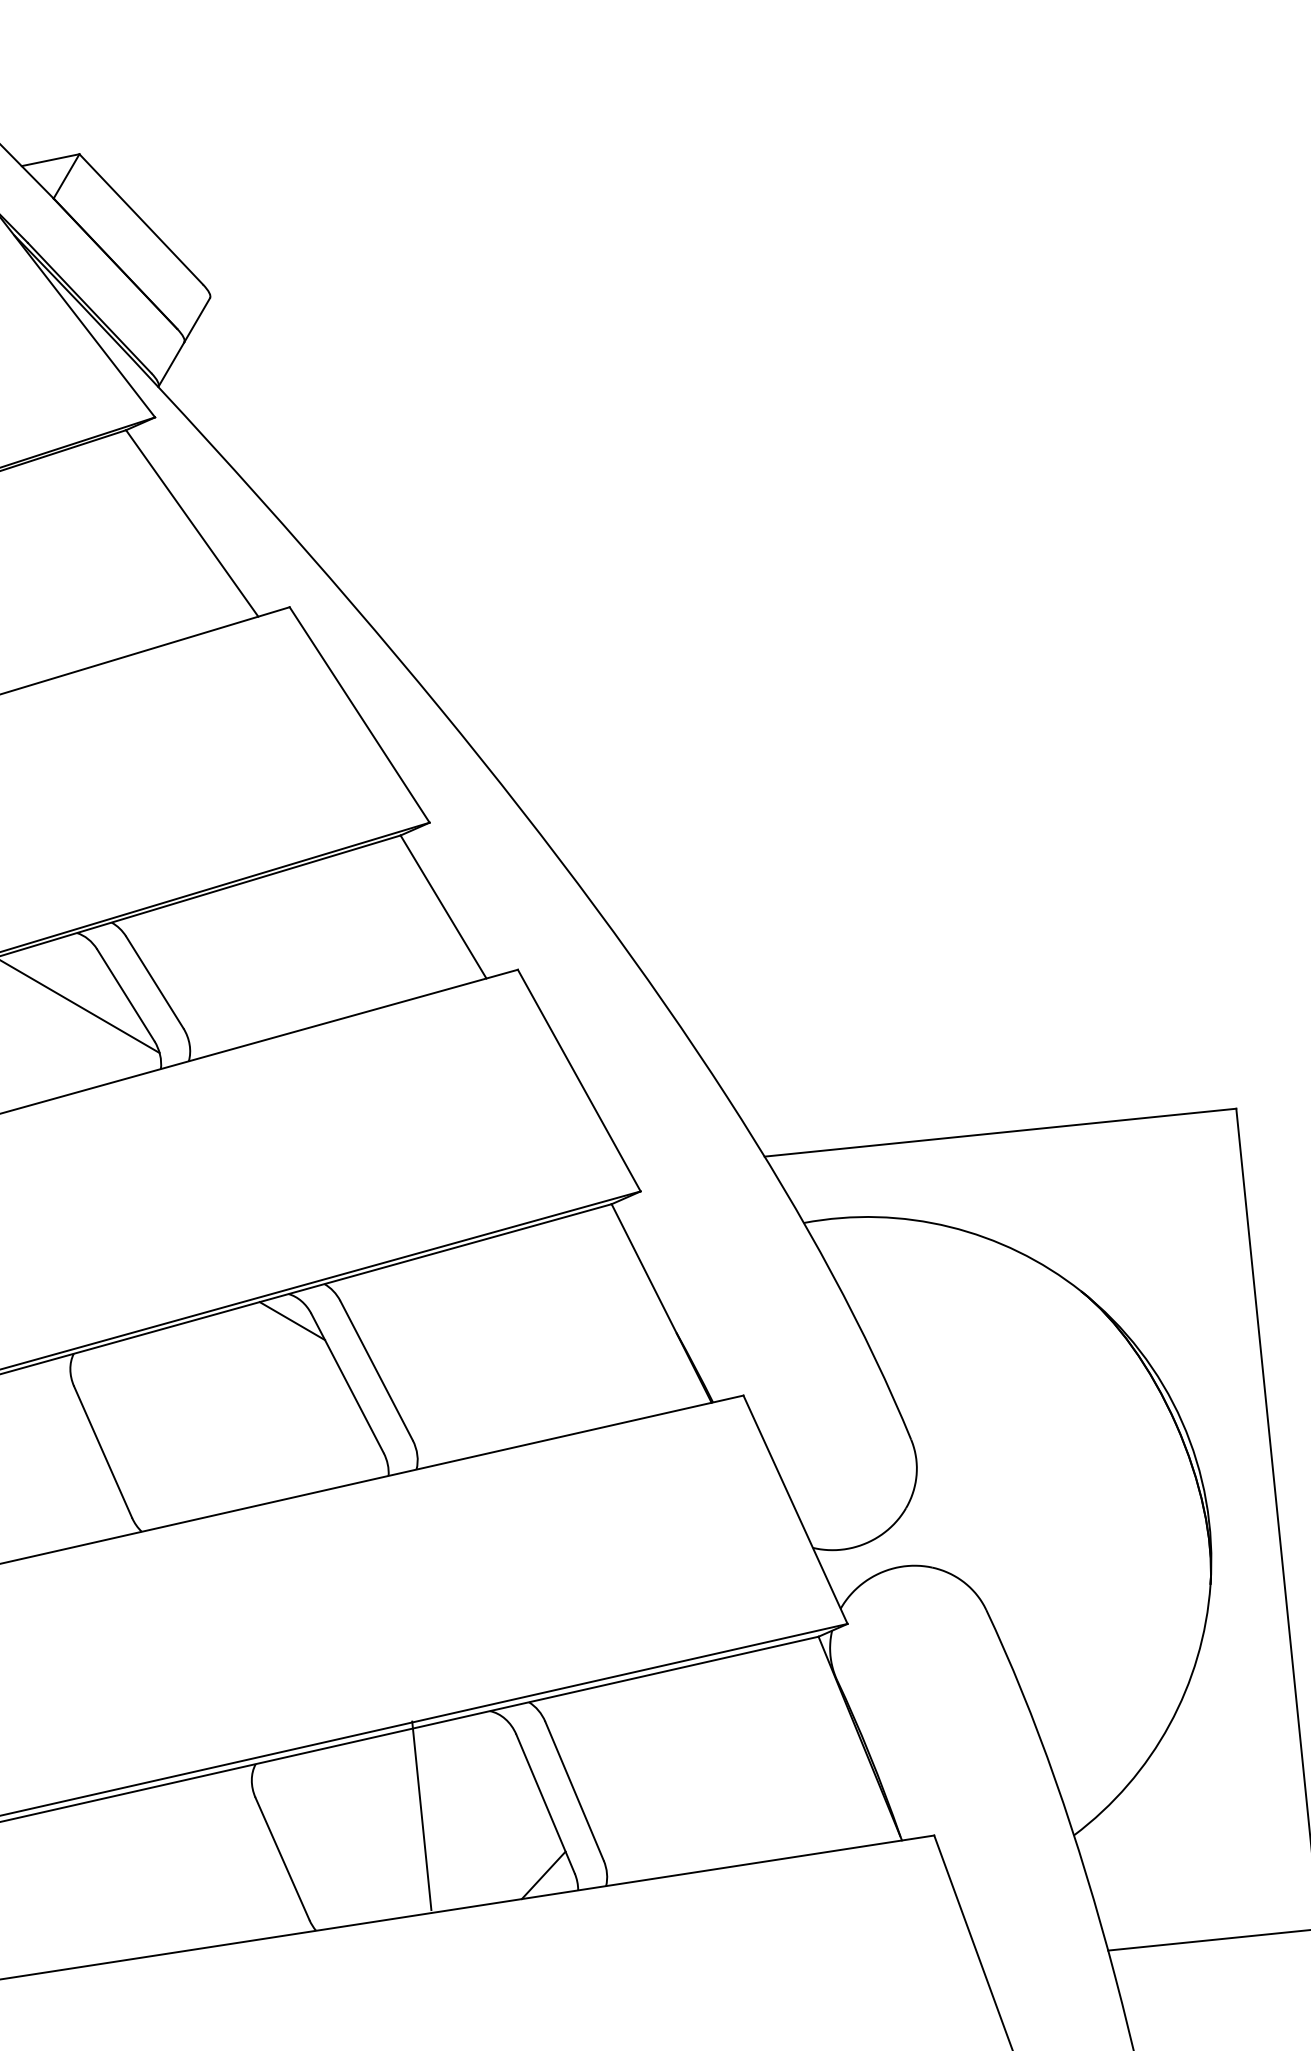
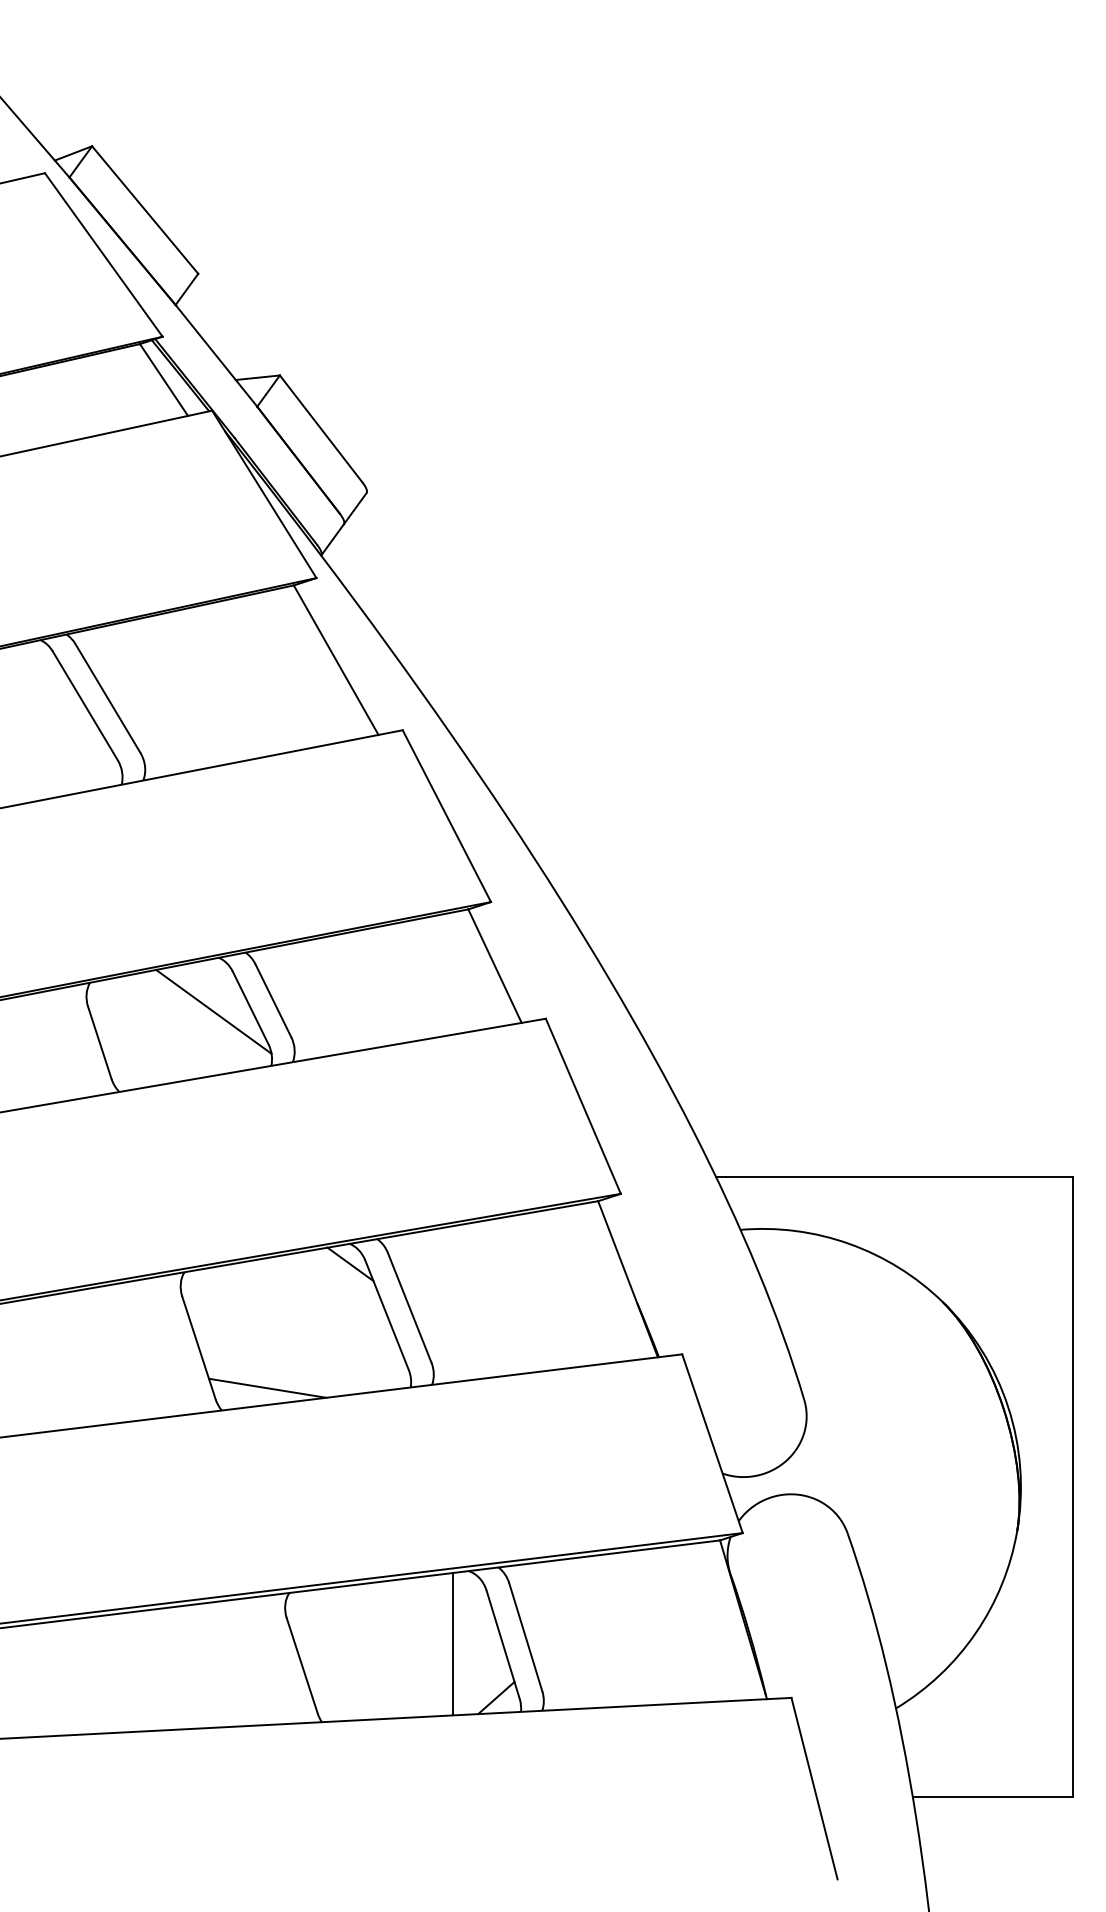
line: (199, 1495) -> (267, 1387), added
line: (421, 1816) -> (452, 1644), moved

